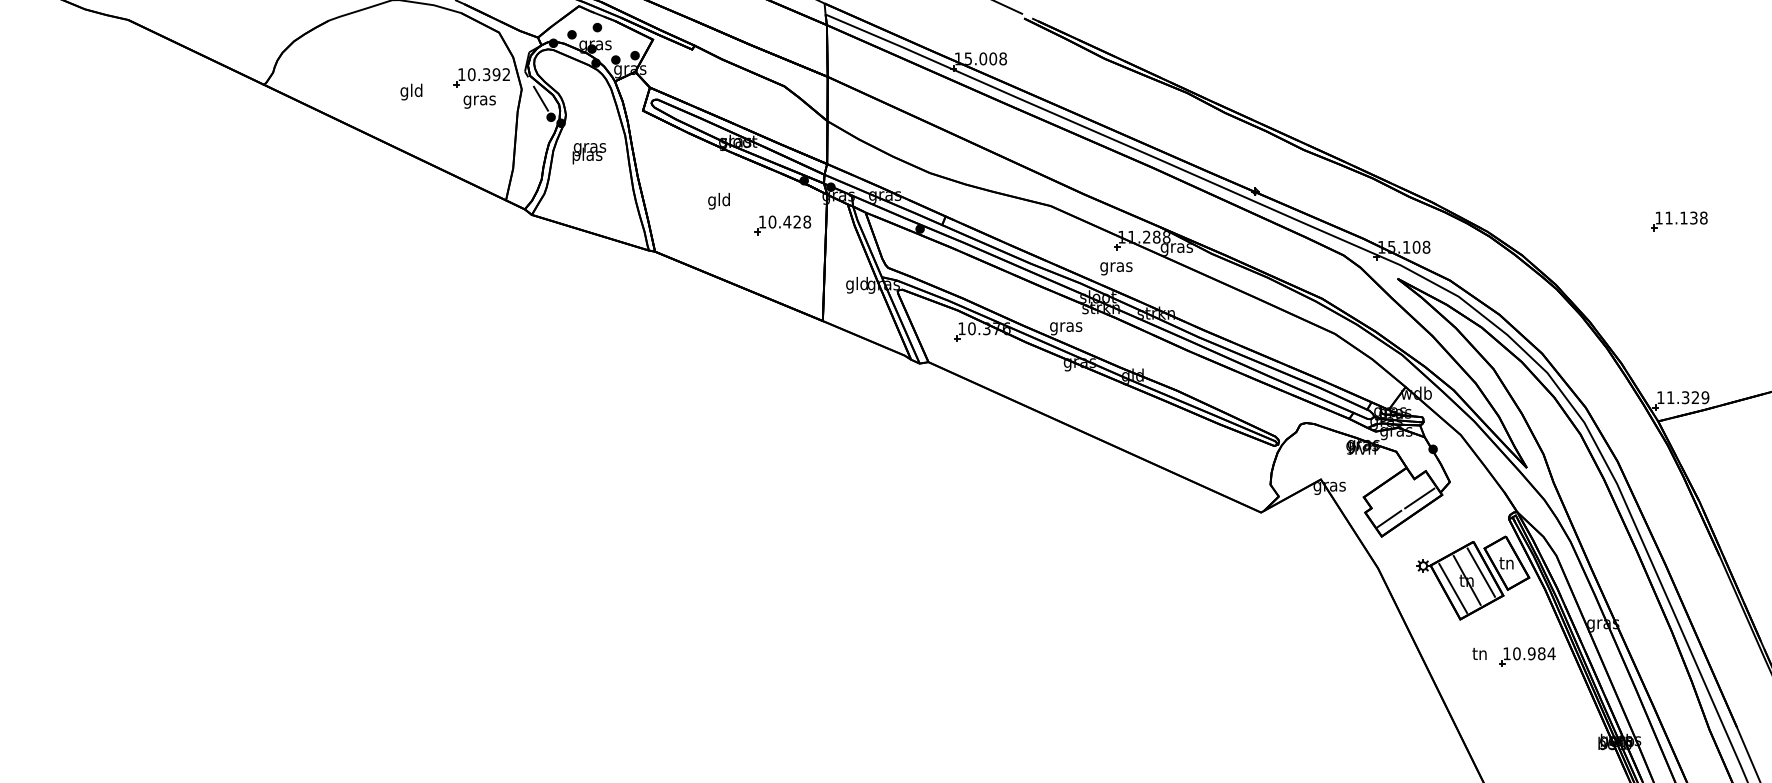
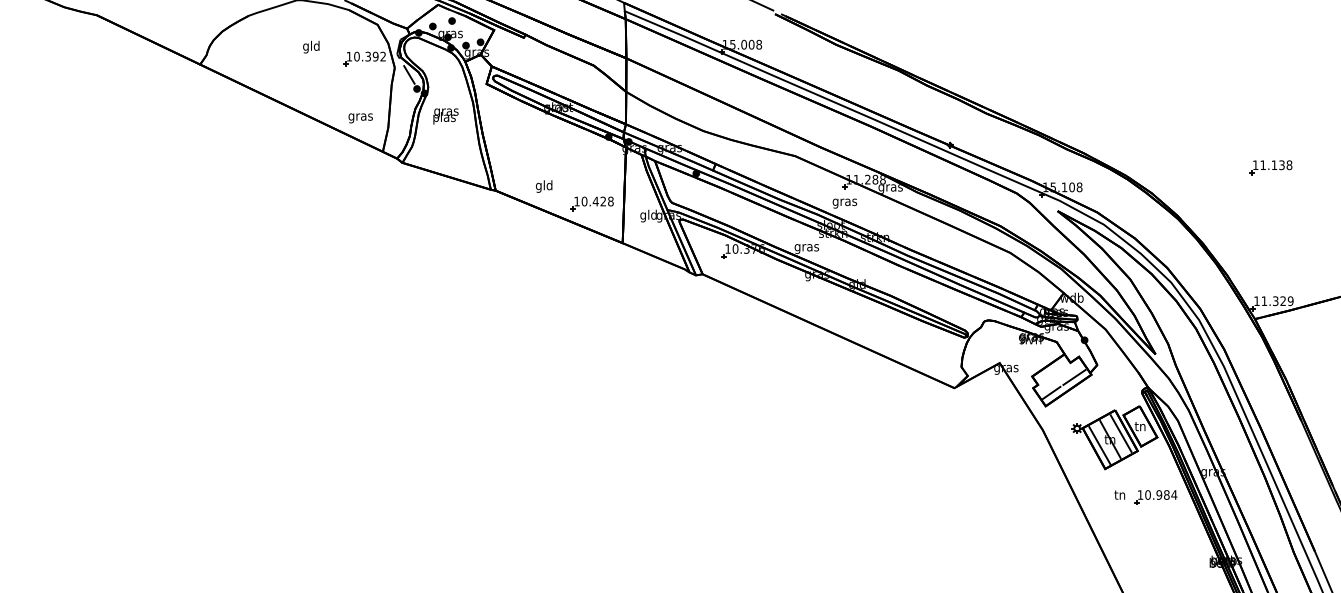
text: (411, 91) -> (311, 46), moved
text: (479, 101) -> (360, 117), moved
text: (718, 200) -> (543, 185), moved
part: (782, 225) -> (592, 204), moved

